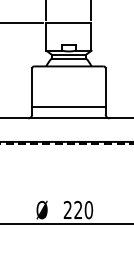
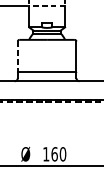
line: (68, 23) -> (46, 5), solid -> dashed
line: (32, 88) -> (18, 57), solid -> dashed
text: (72, 209) -> (49, 153), 220 -> 160

